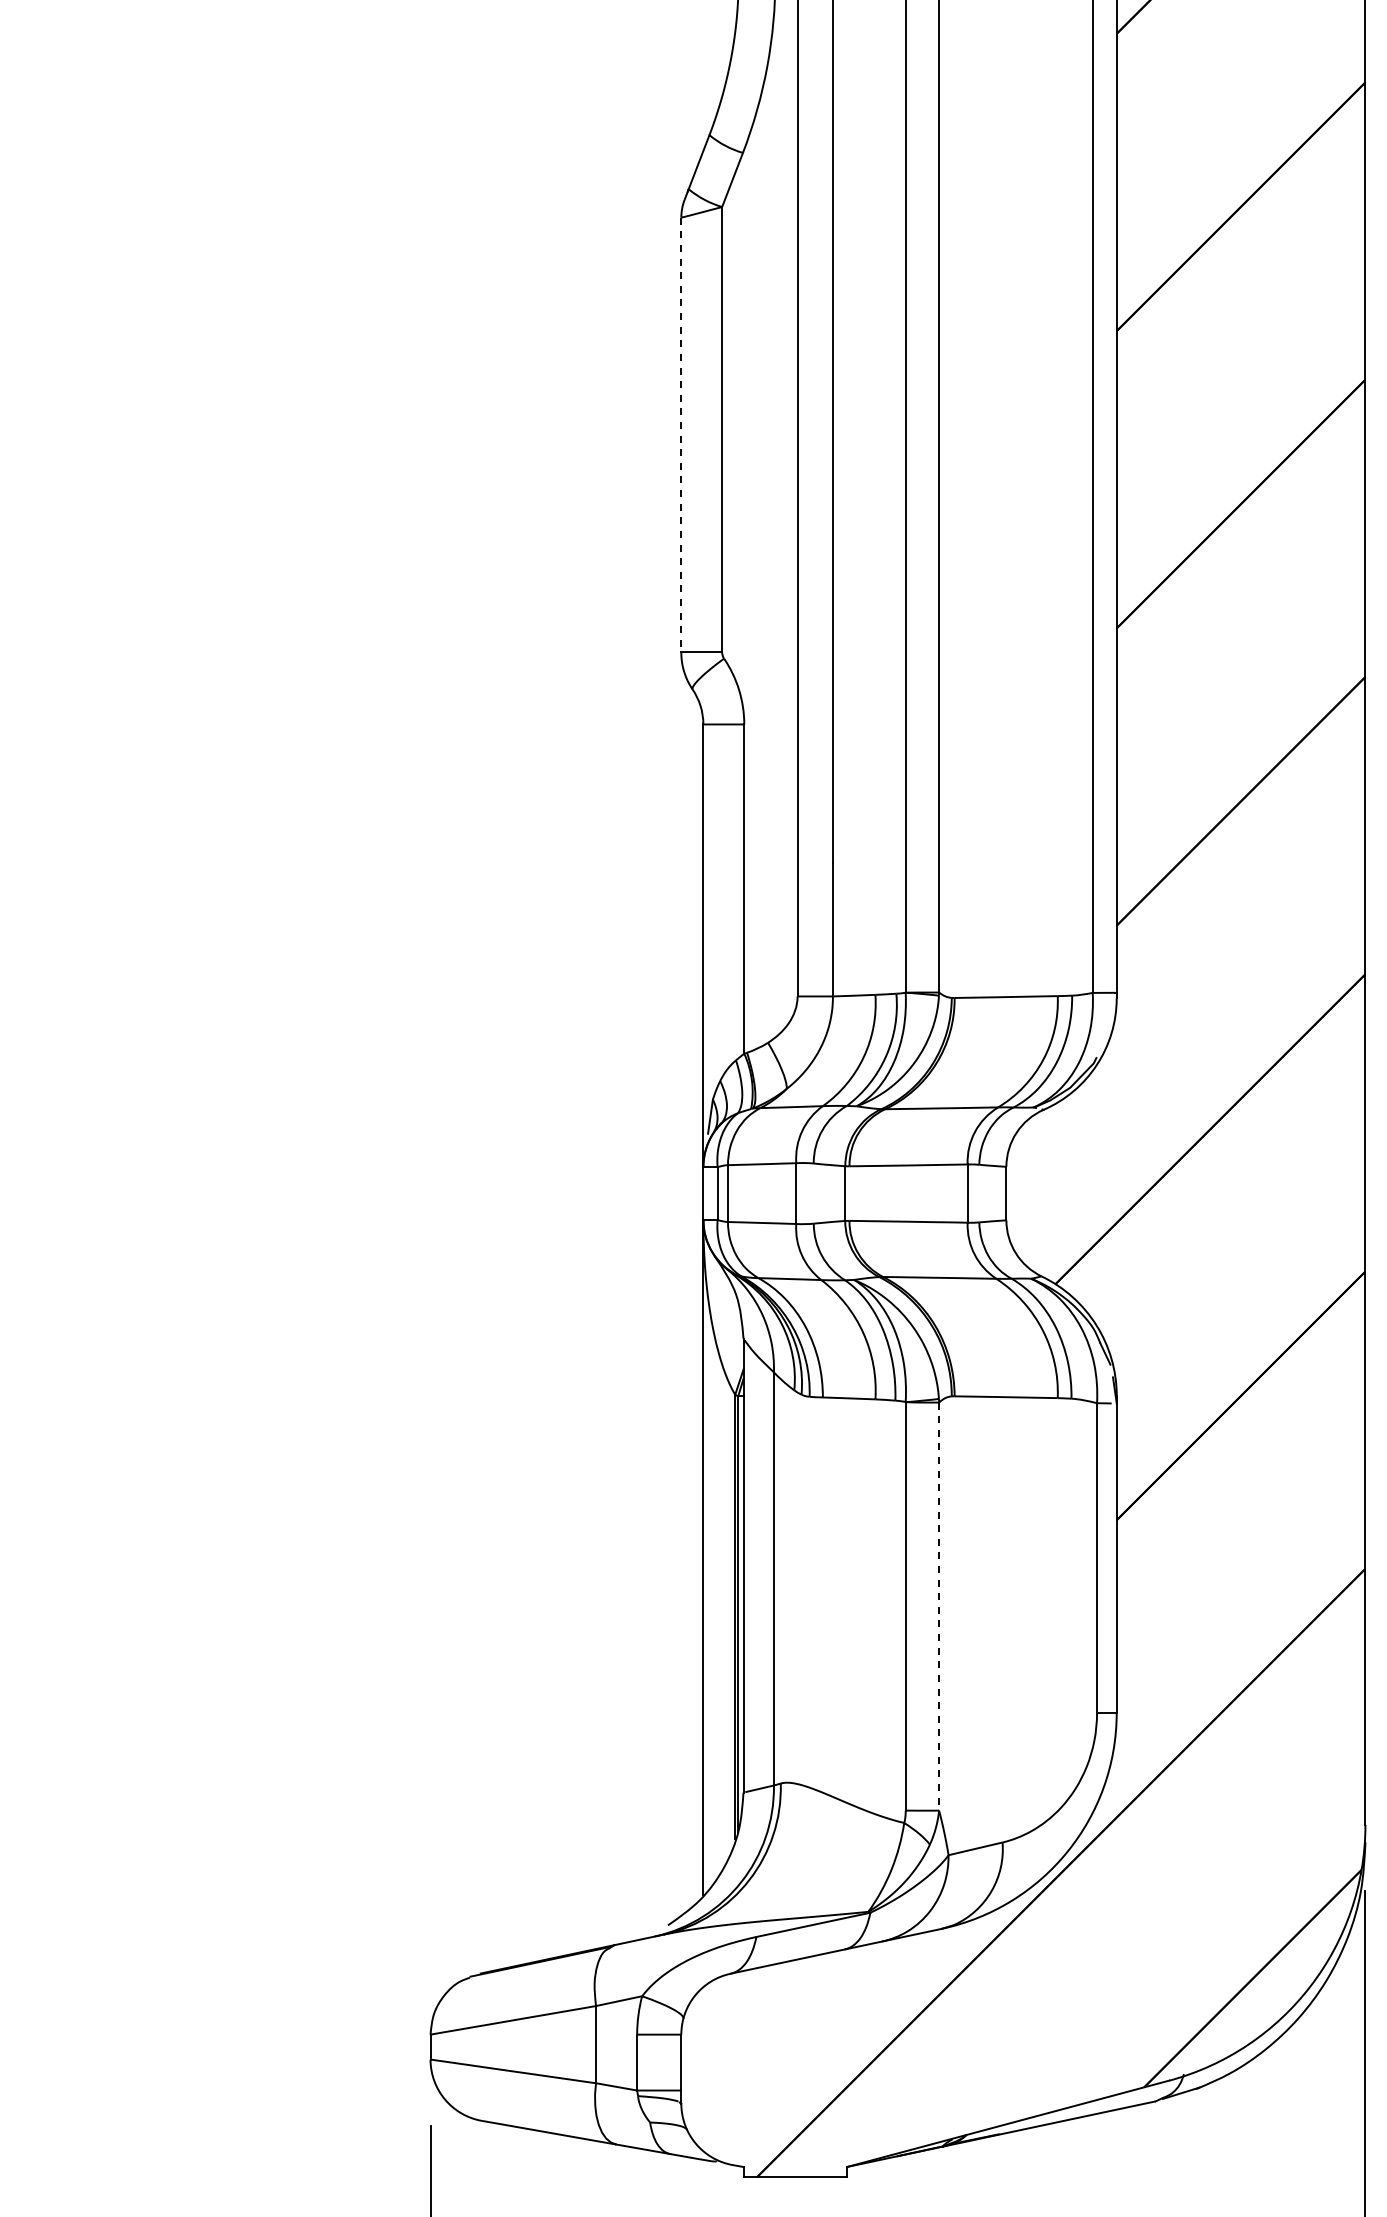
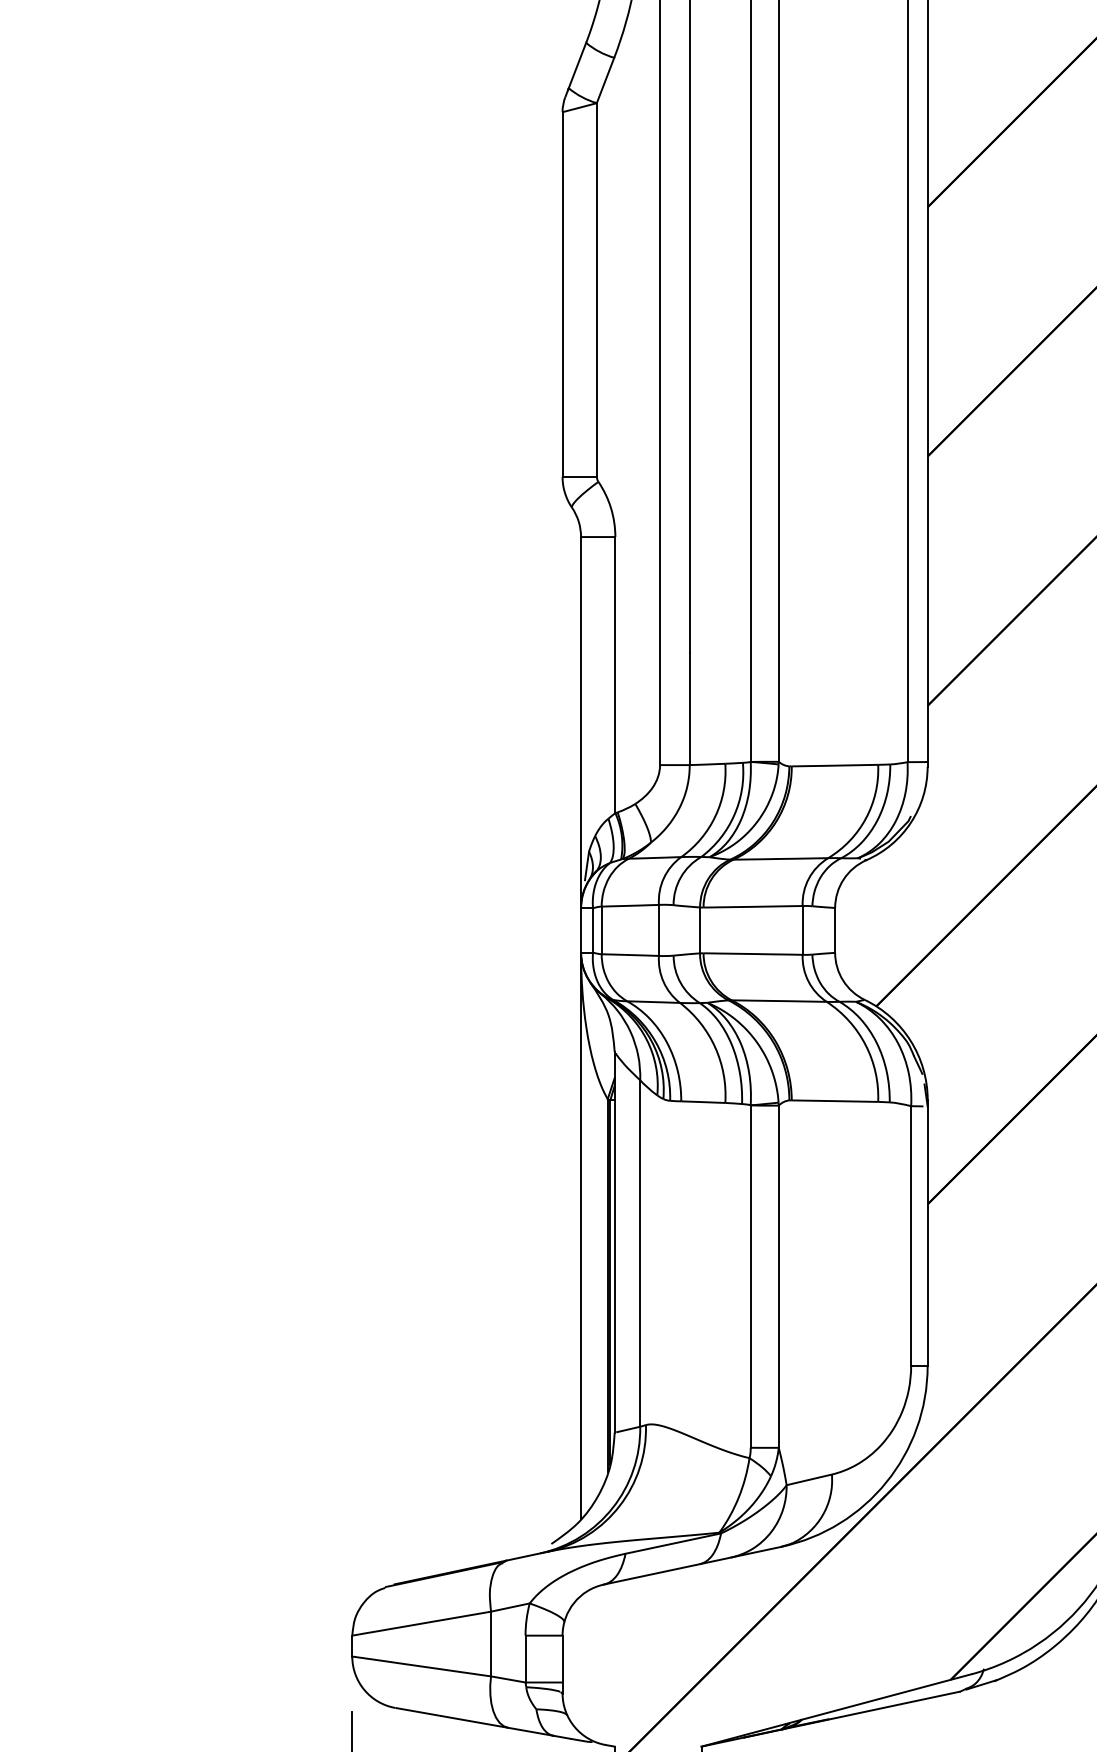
line: (681, 435) -> (562, 294), dashed -> solid
line: (939, 1607) -> (779, 1277), dashed -> solid

